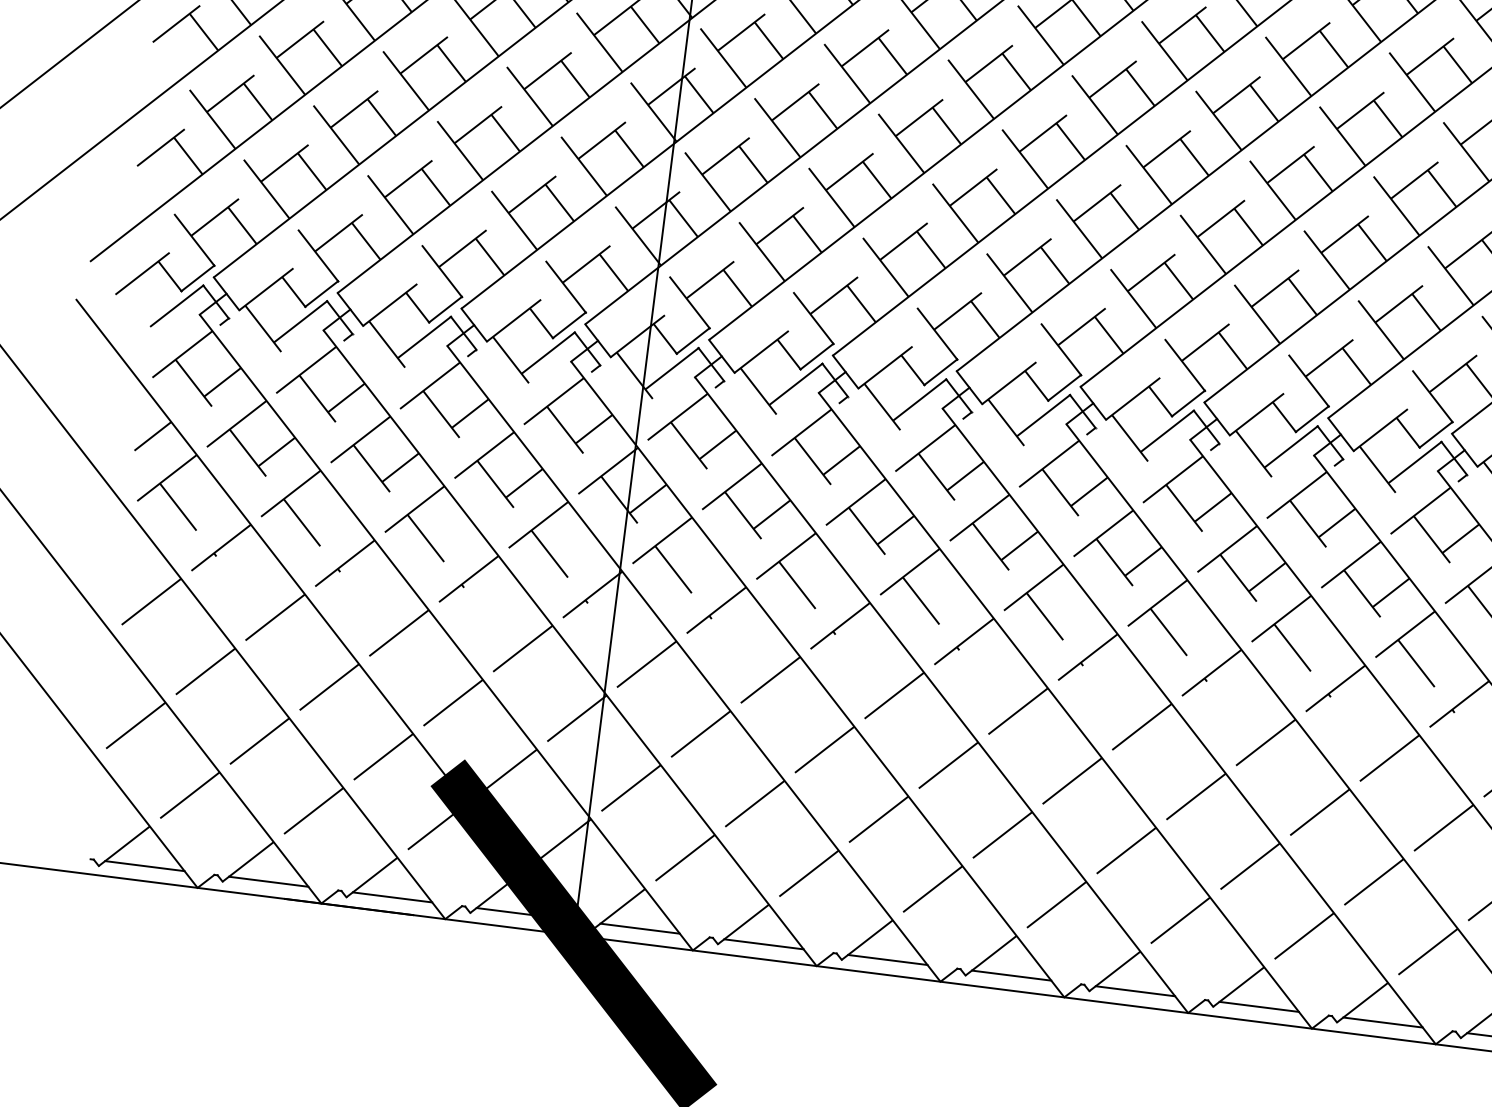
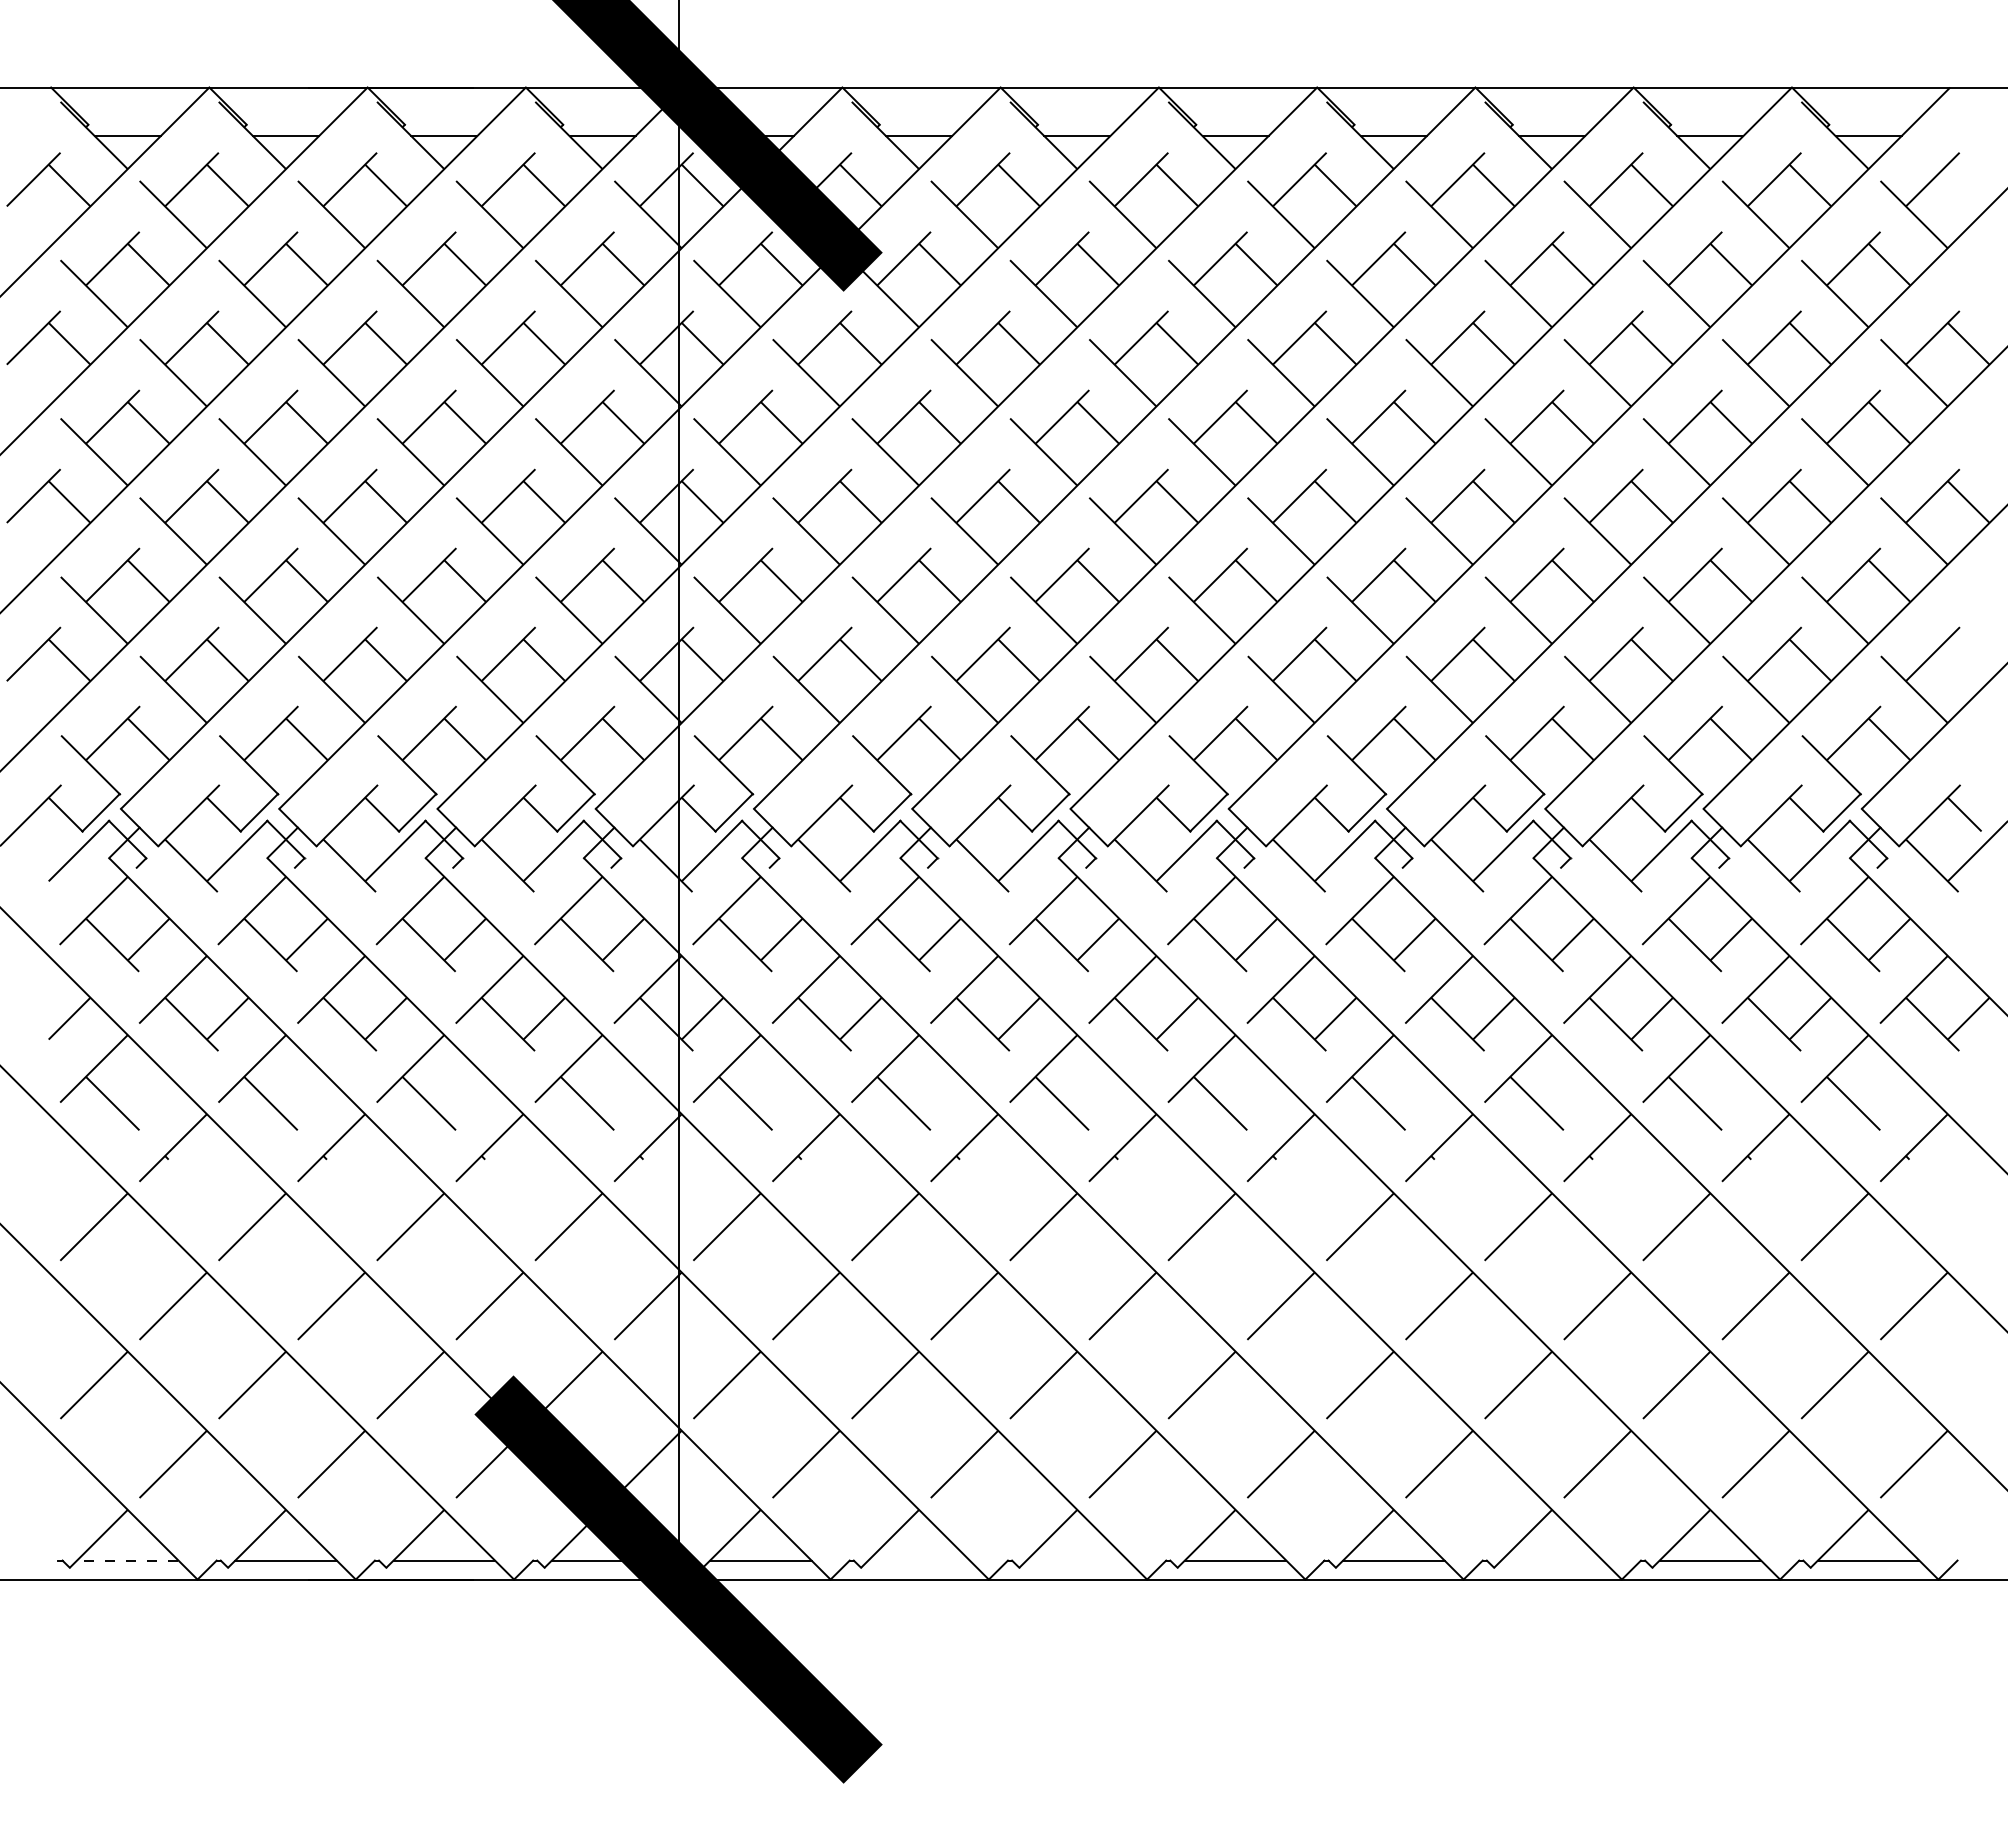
line: (144, 866) -> (127, 1560), solid -> dashed
line: (763, 944) -> (918, 1560), removed
line: (887, 959) -> (1077, 1560), removed
line: (1258, 1006) -> (1551, 1560), removed

